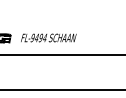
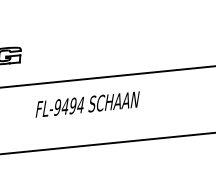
text: (48, 37) -> (87, 103), moved

